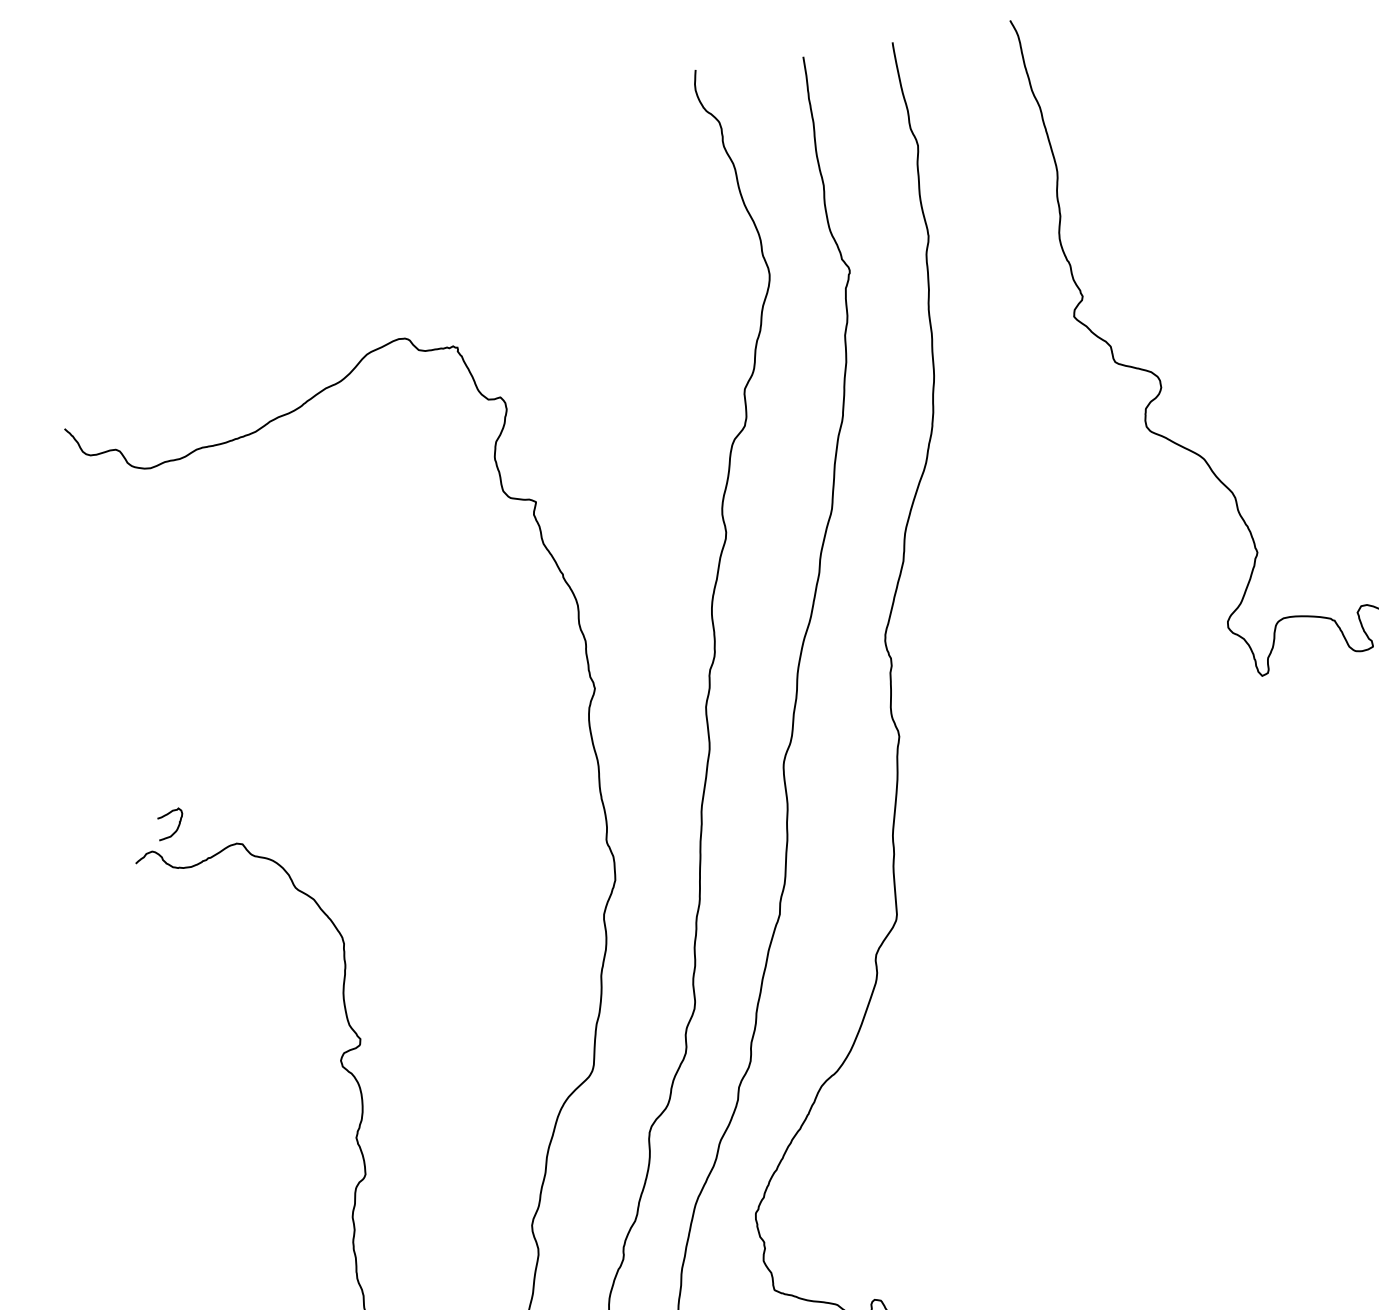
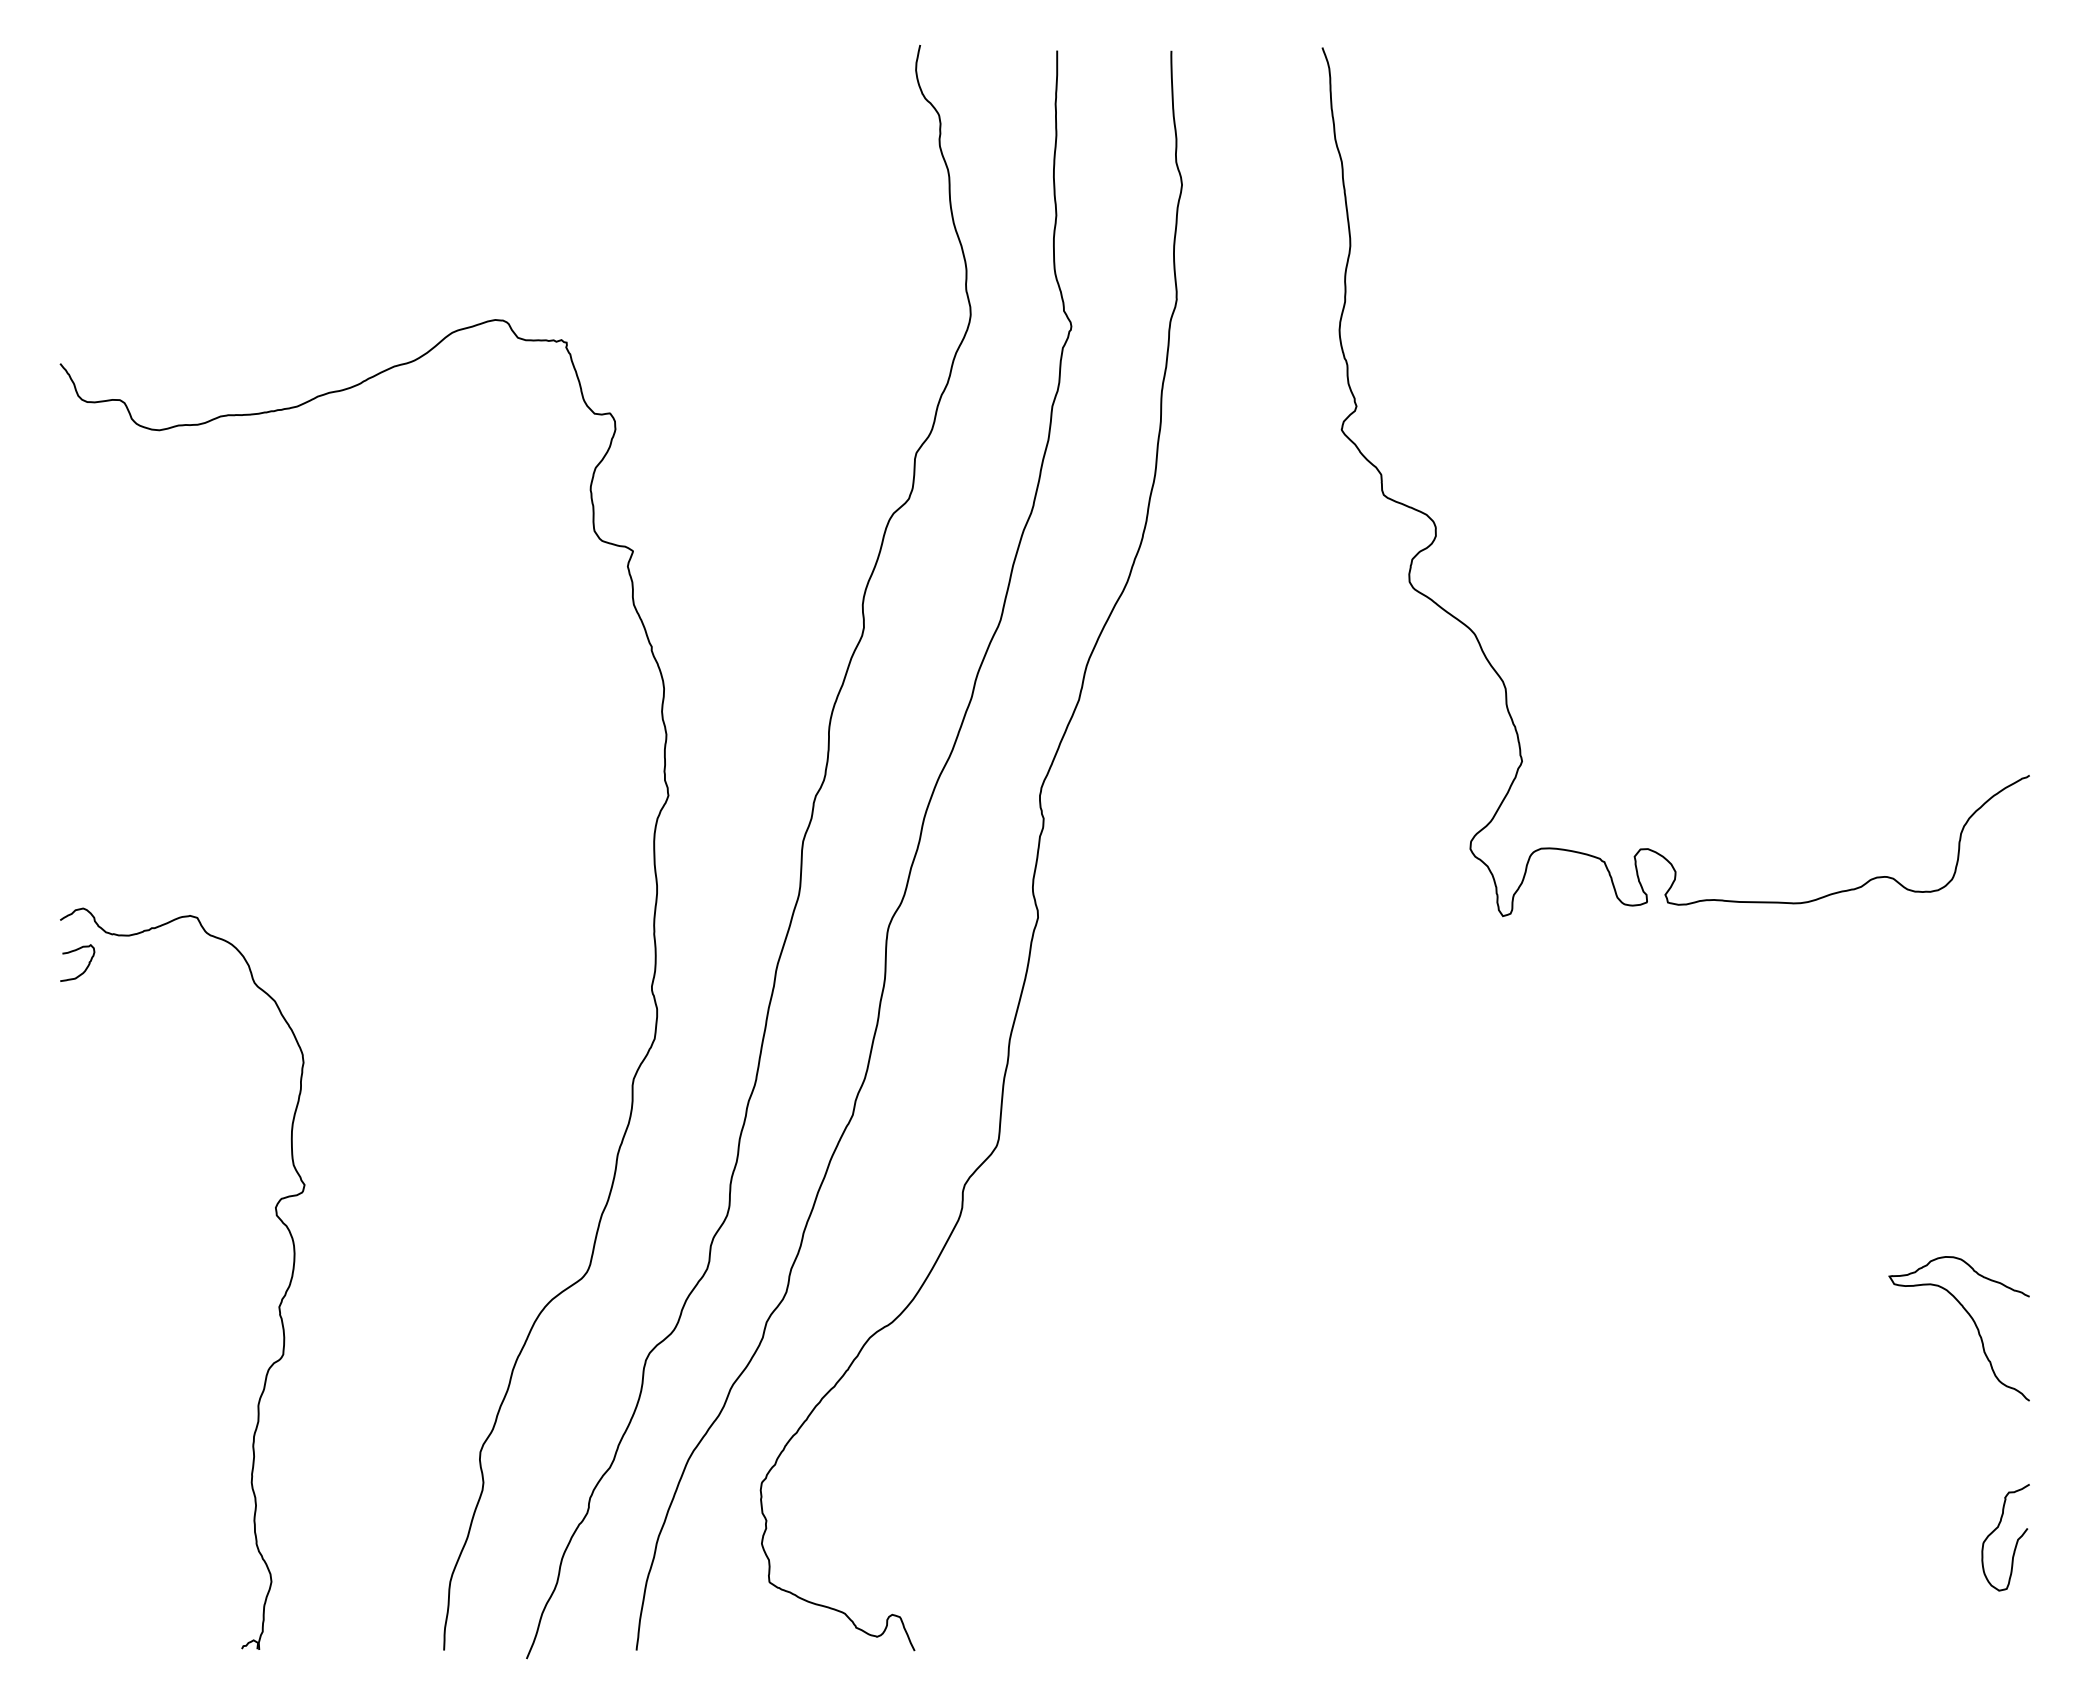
curve: (177, 825) -> (86, 966), moved

